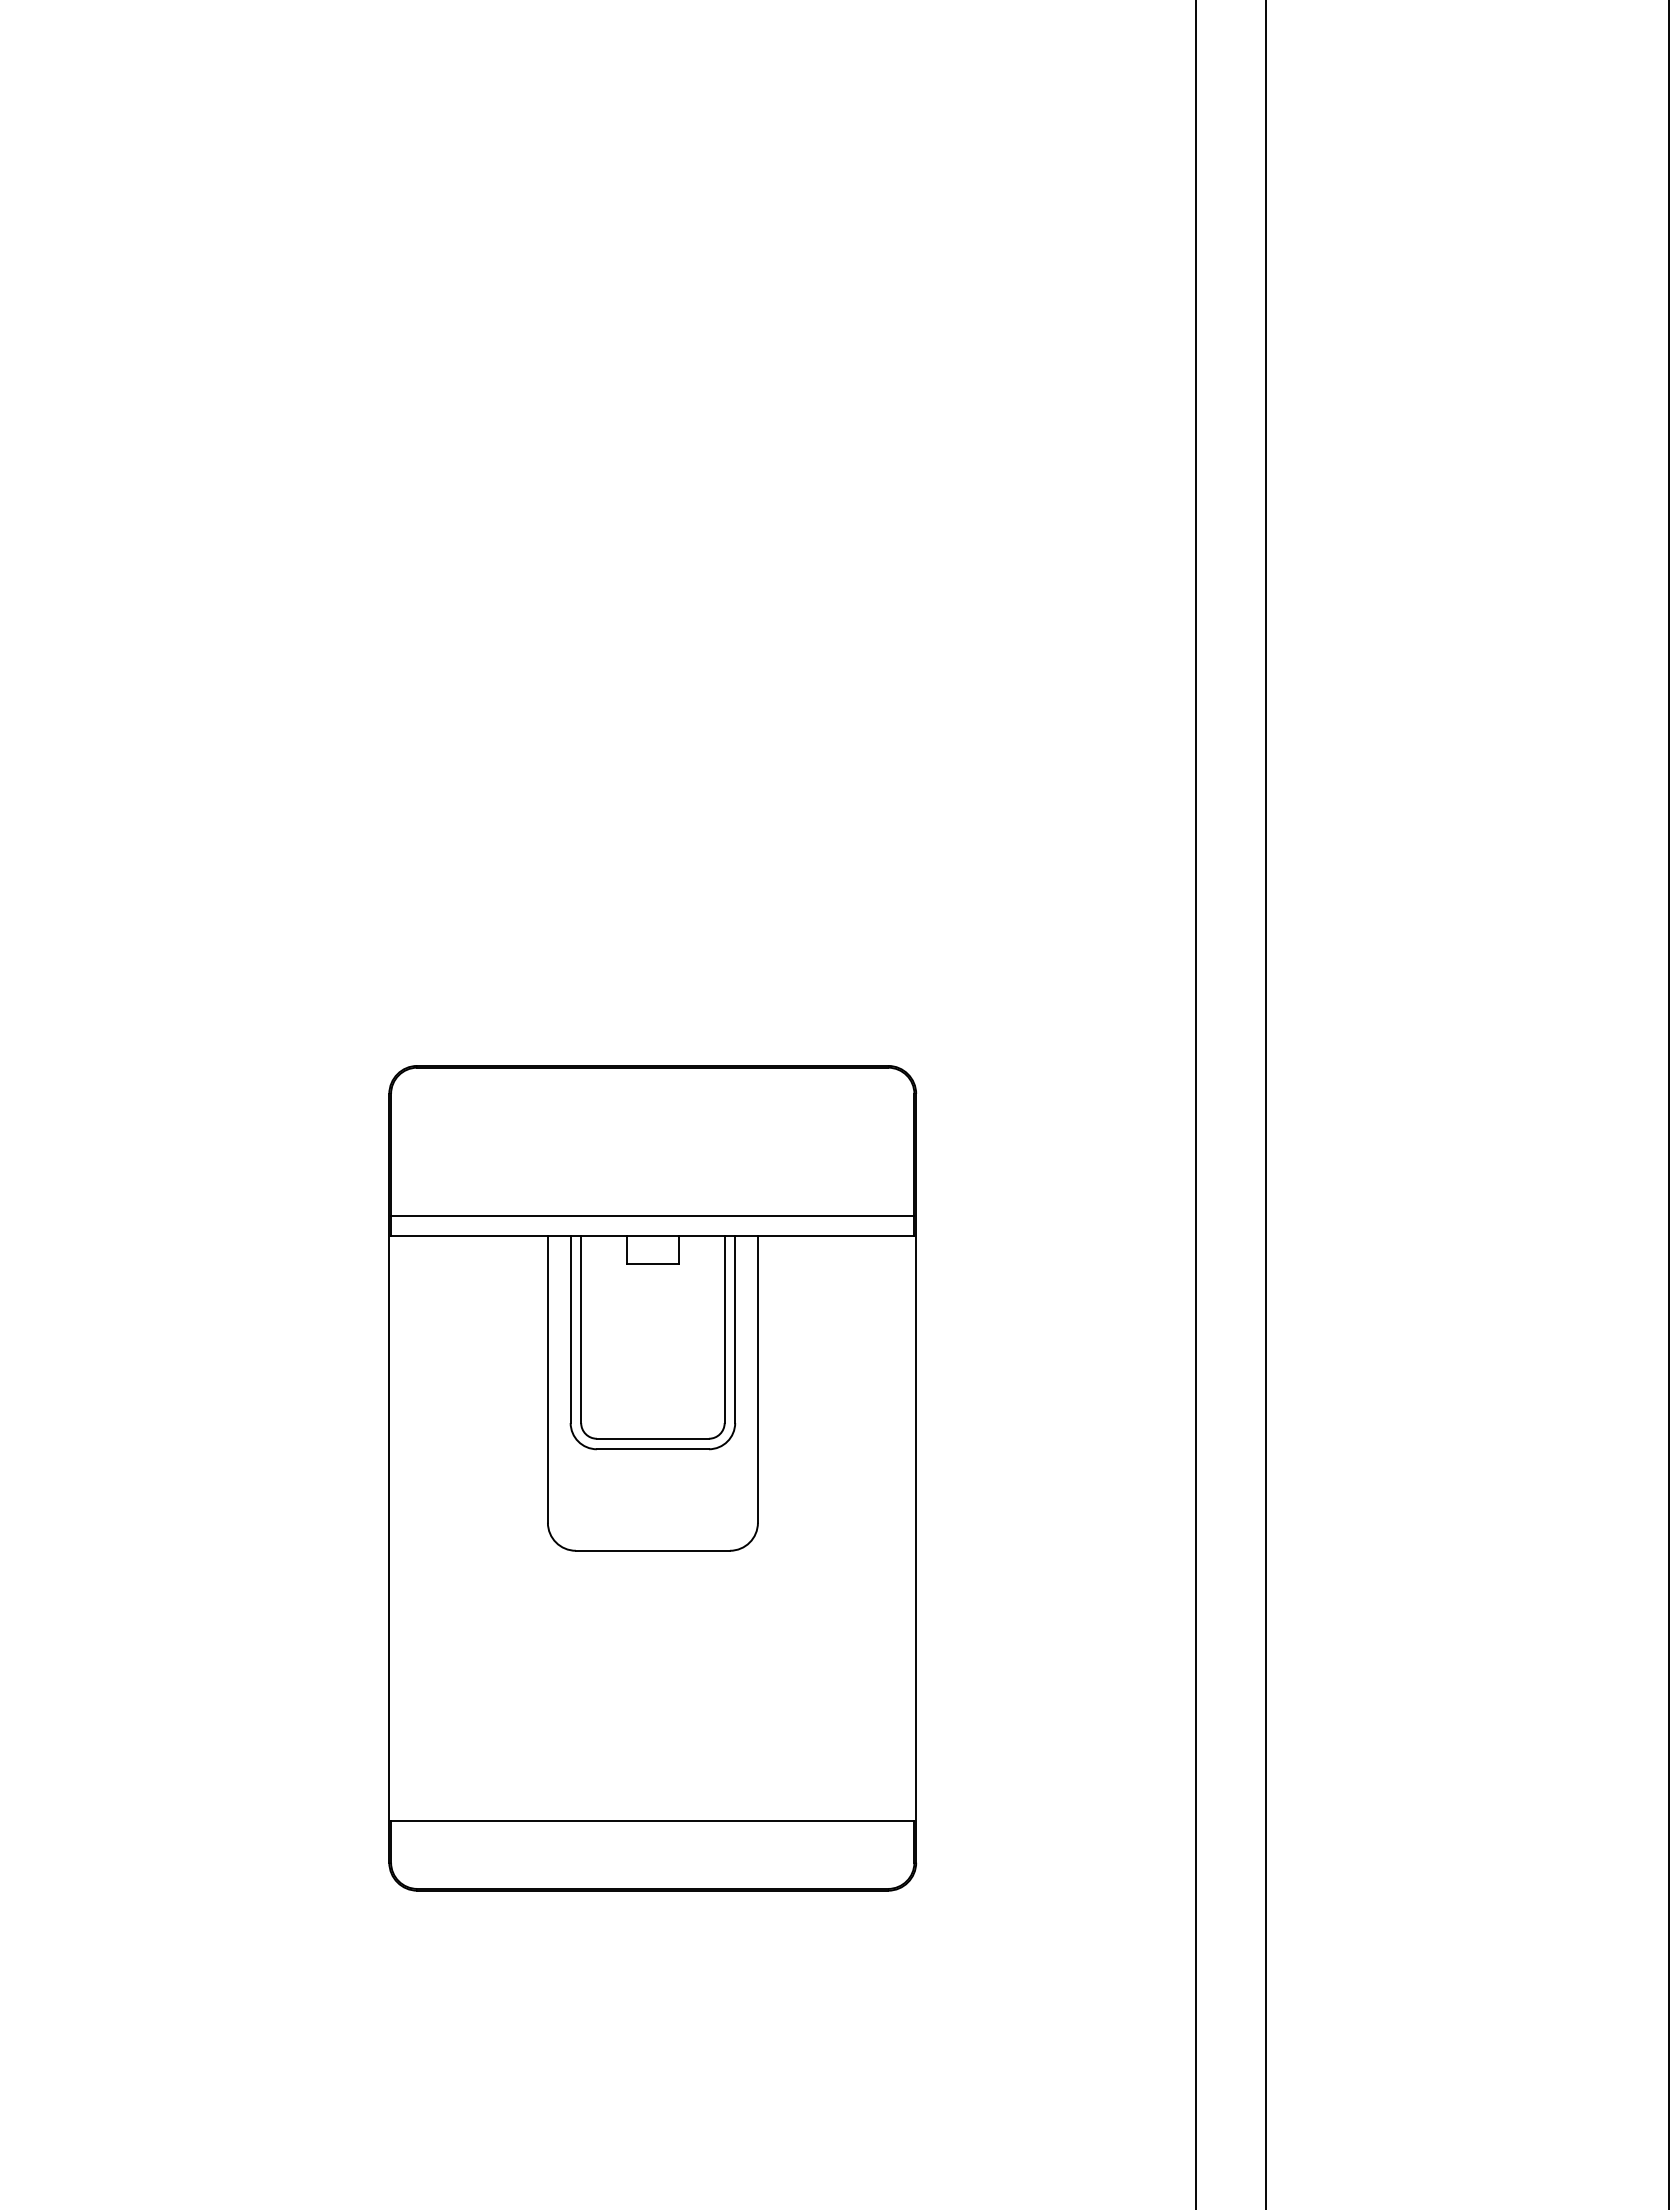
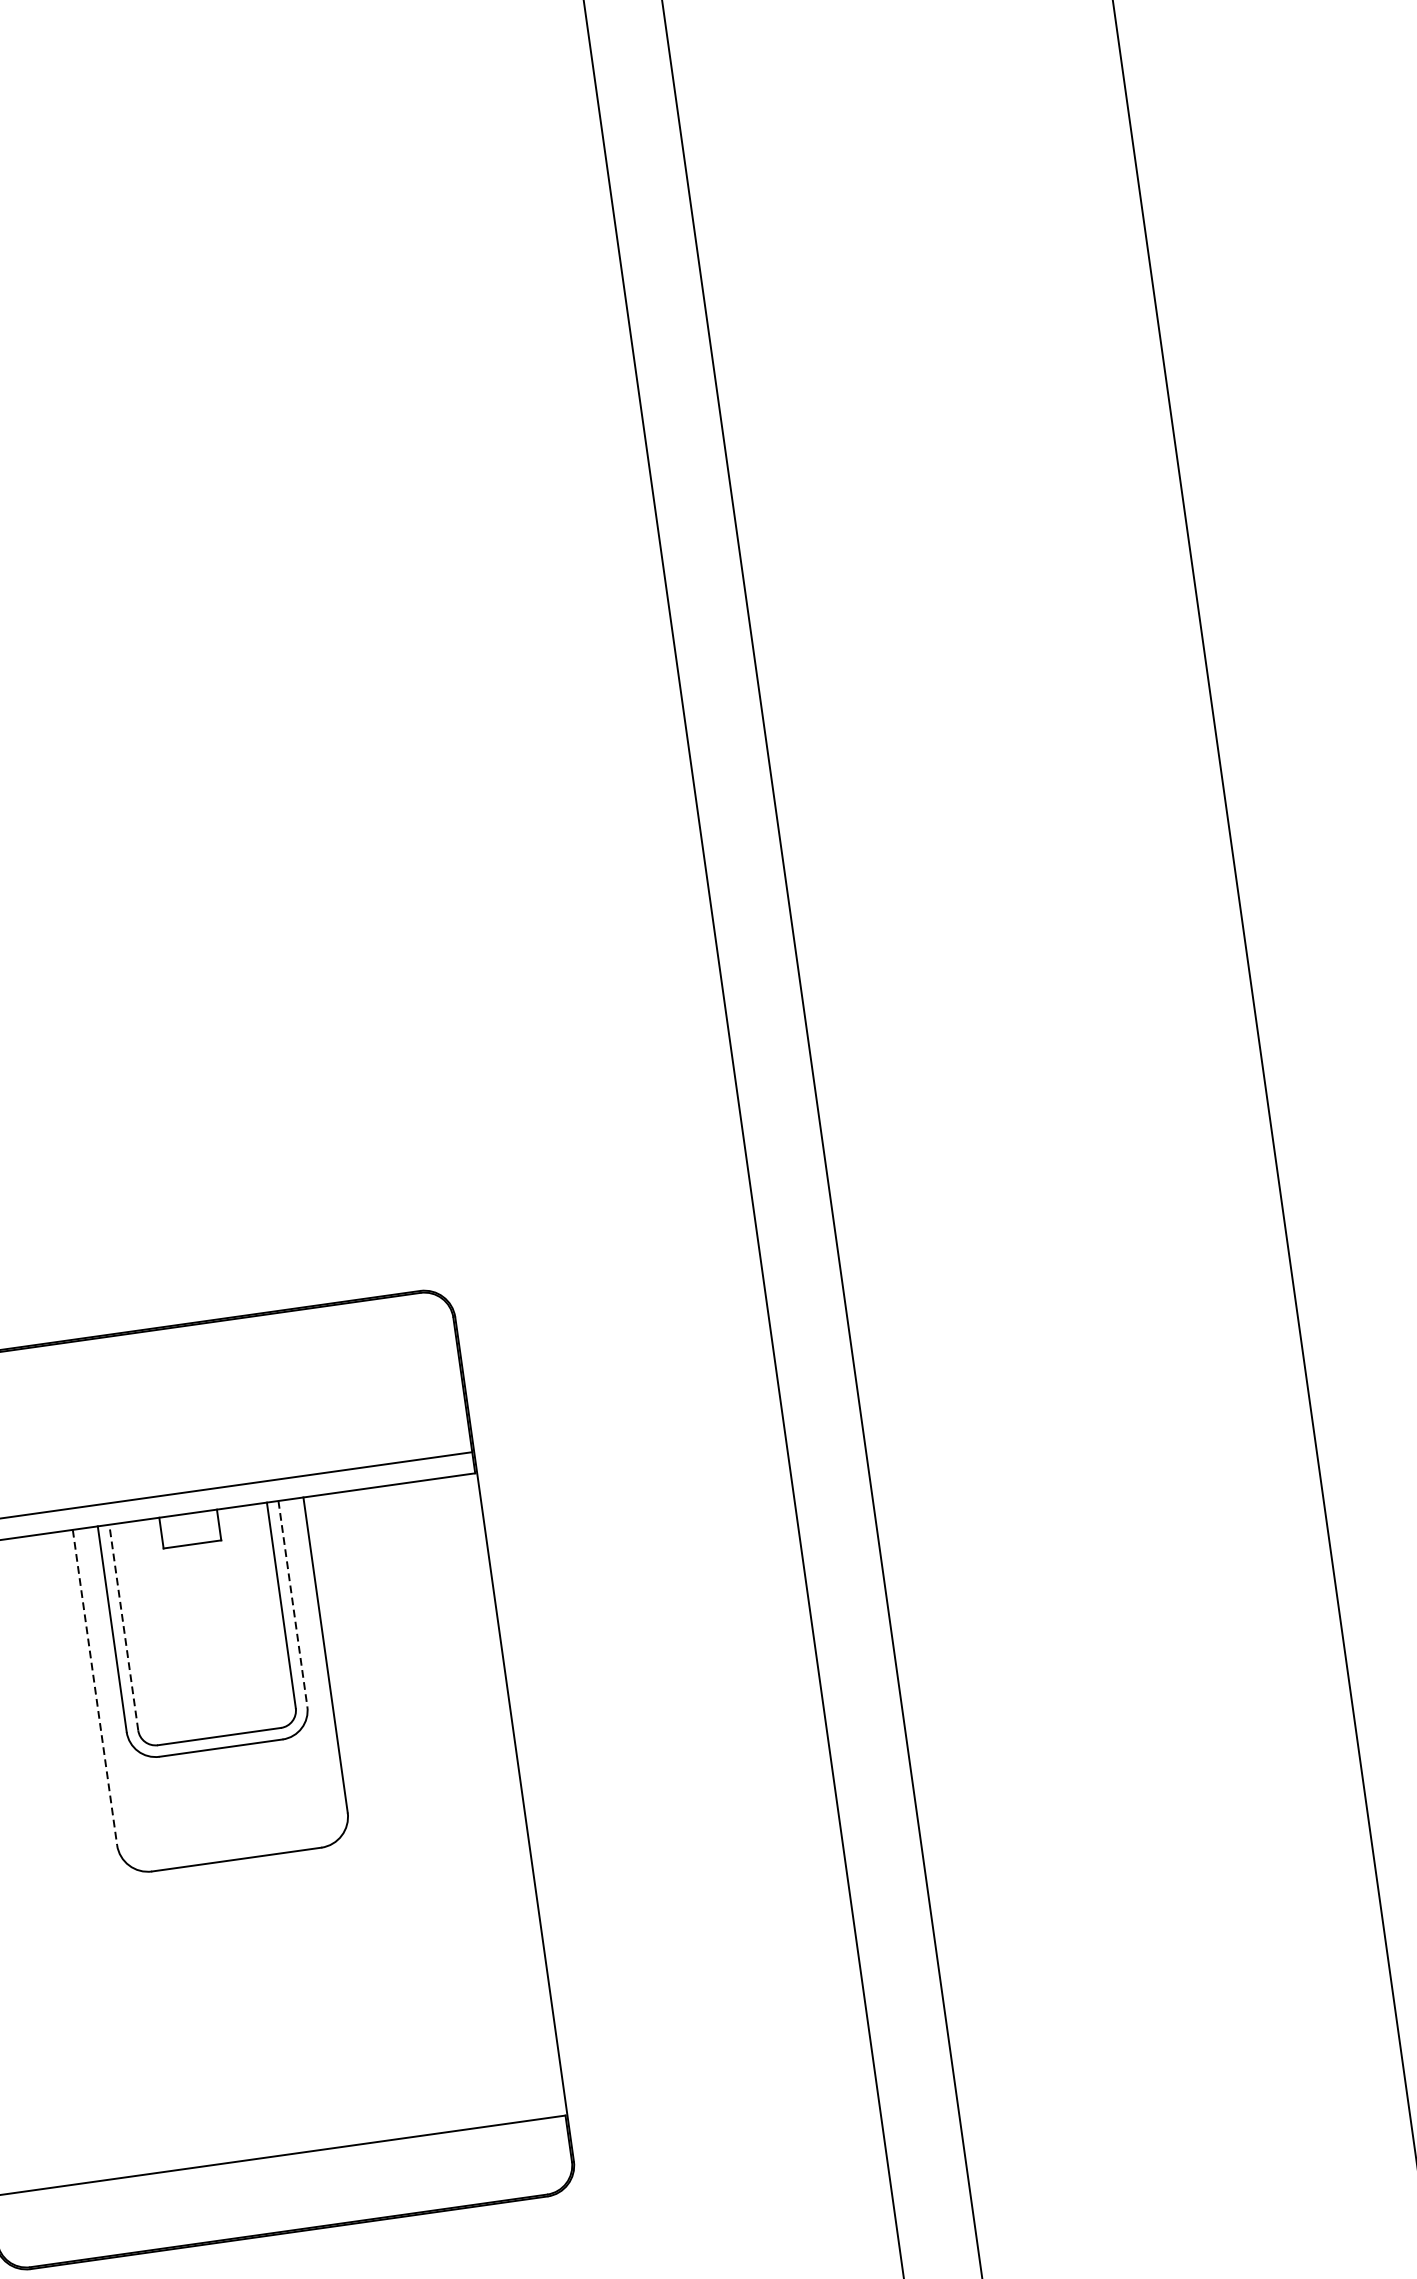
line: (581, 1329) -> (124, 1627), solid -> dashed
line: (735, 1329) -> (293, 1603), solid -> dashed
line: (547, 1379) -> (94, 1687), solid -> dashed

